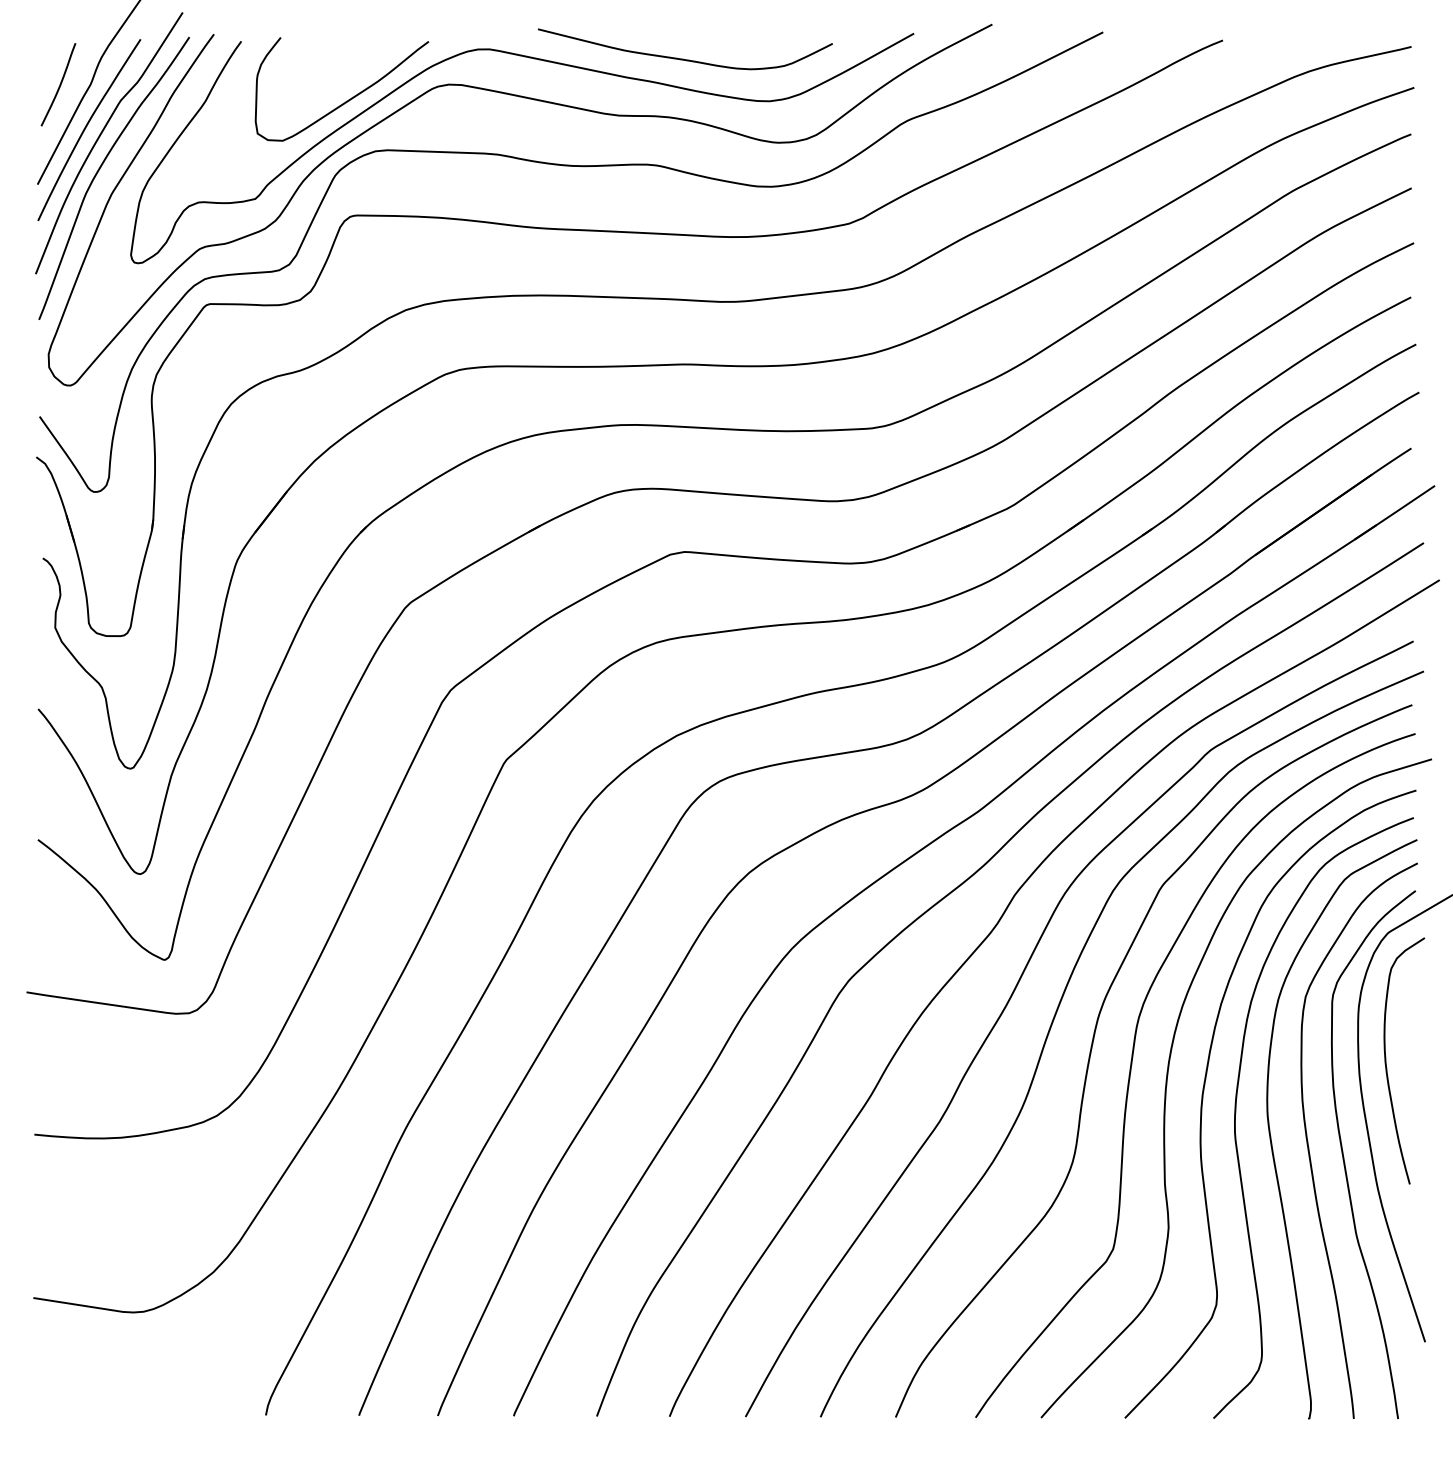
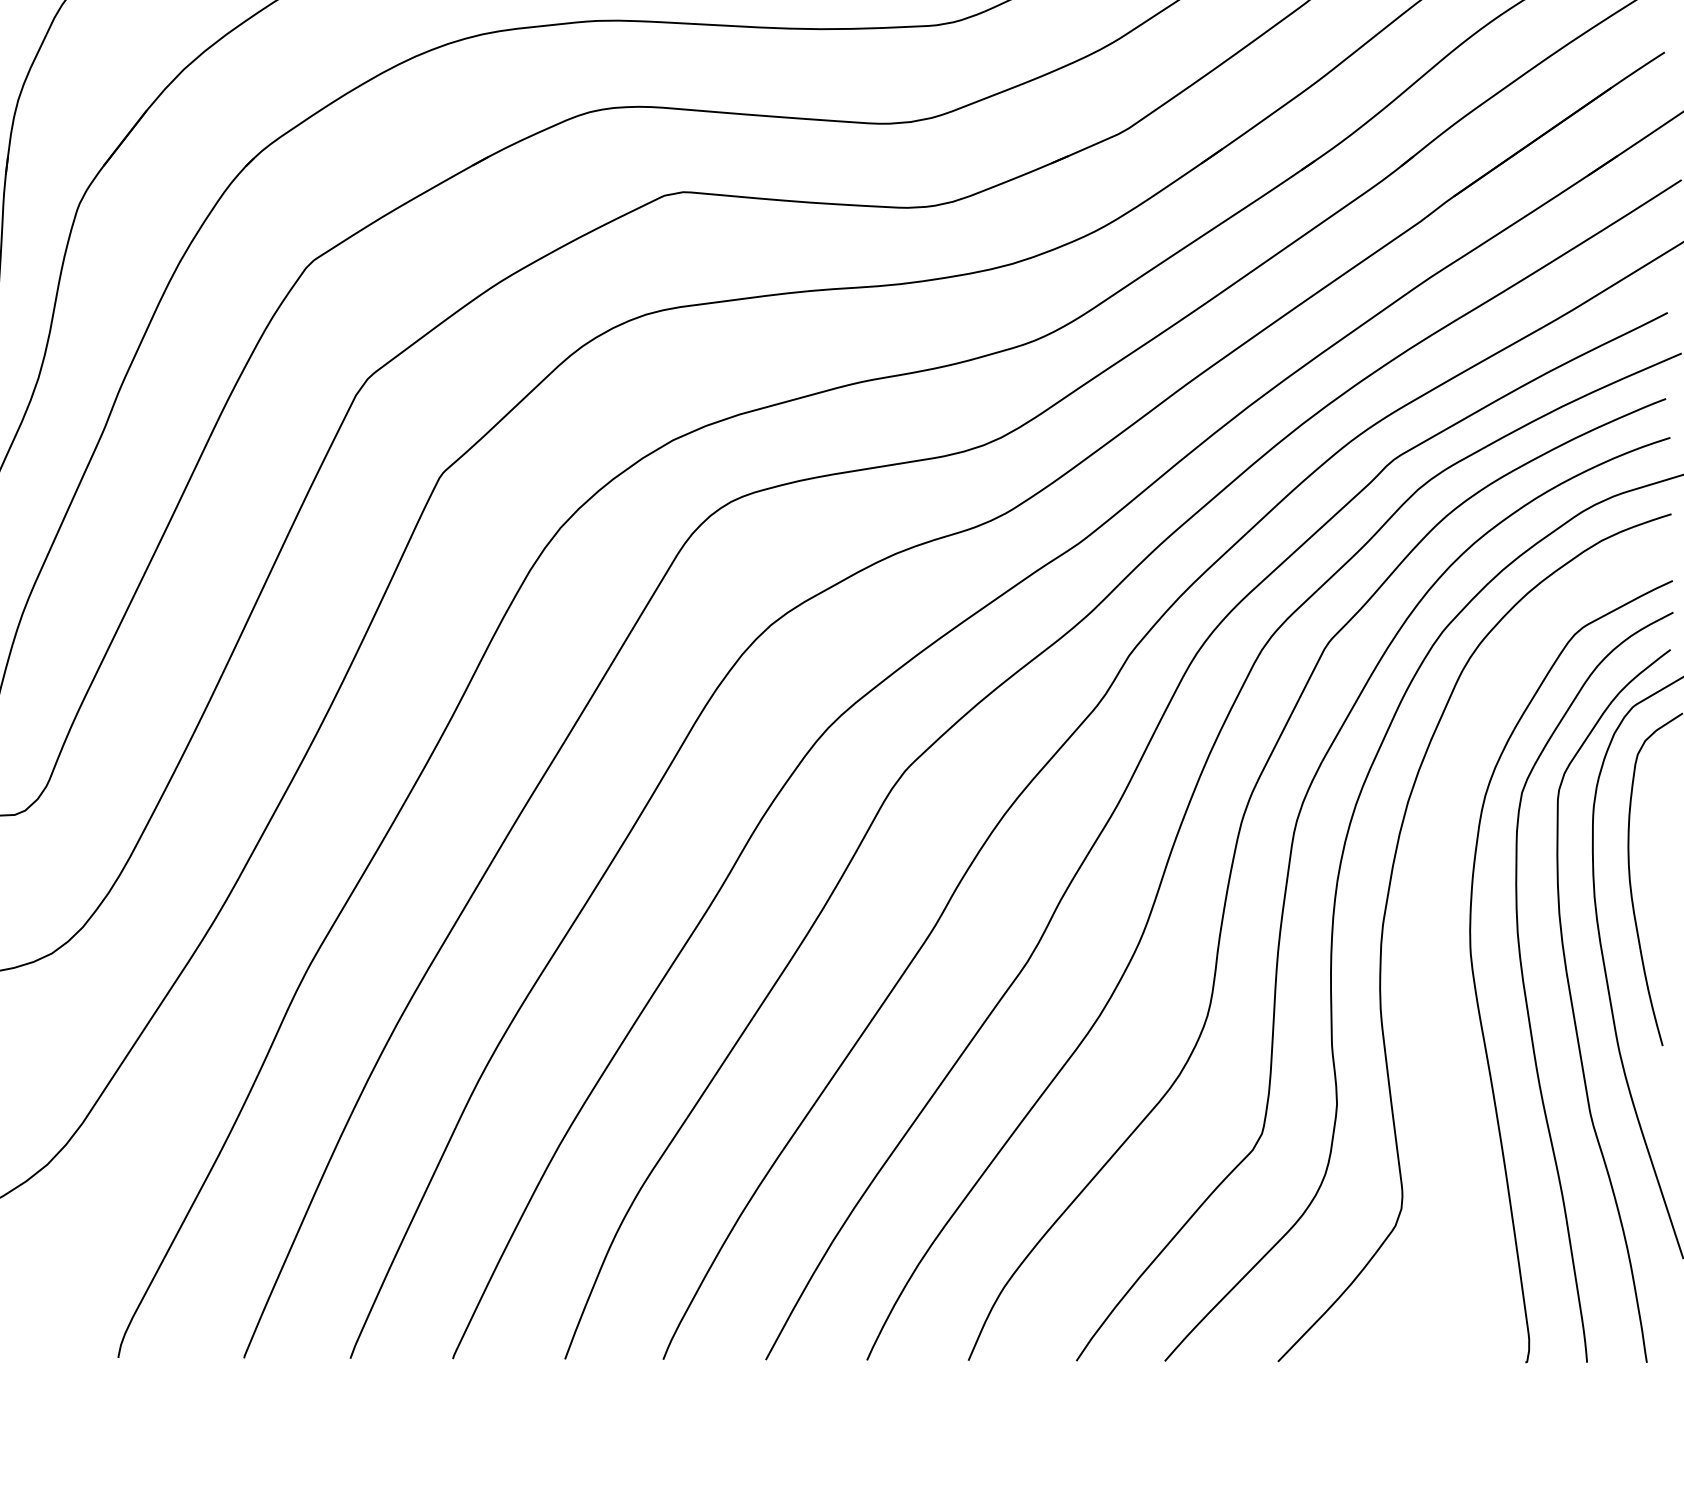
curve: (1236, 1113) -> (1428, 950), removed

